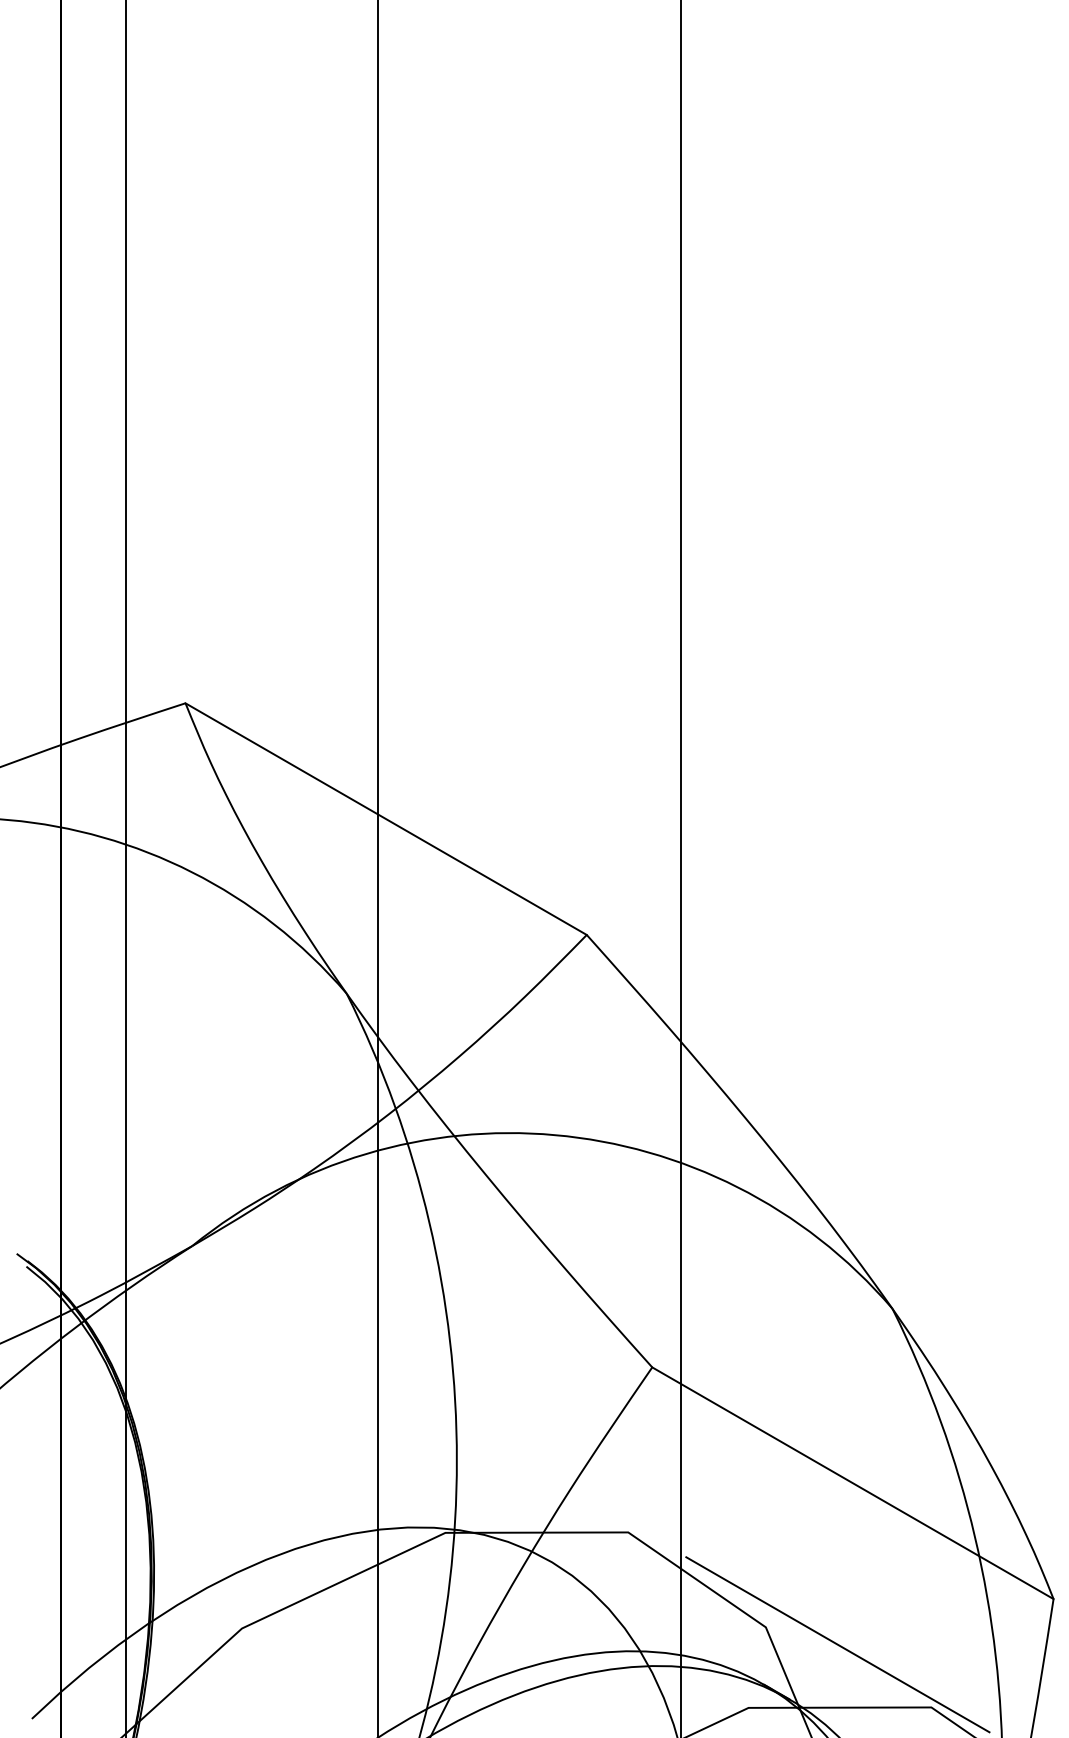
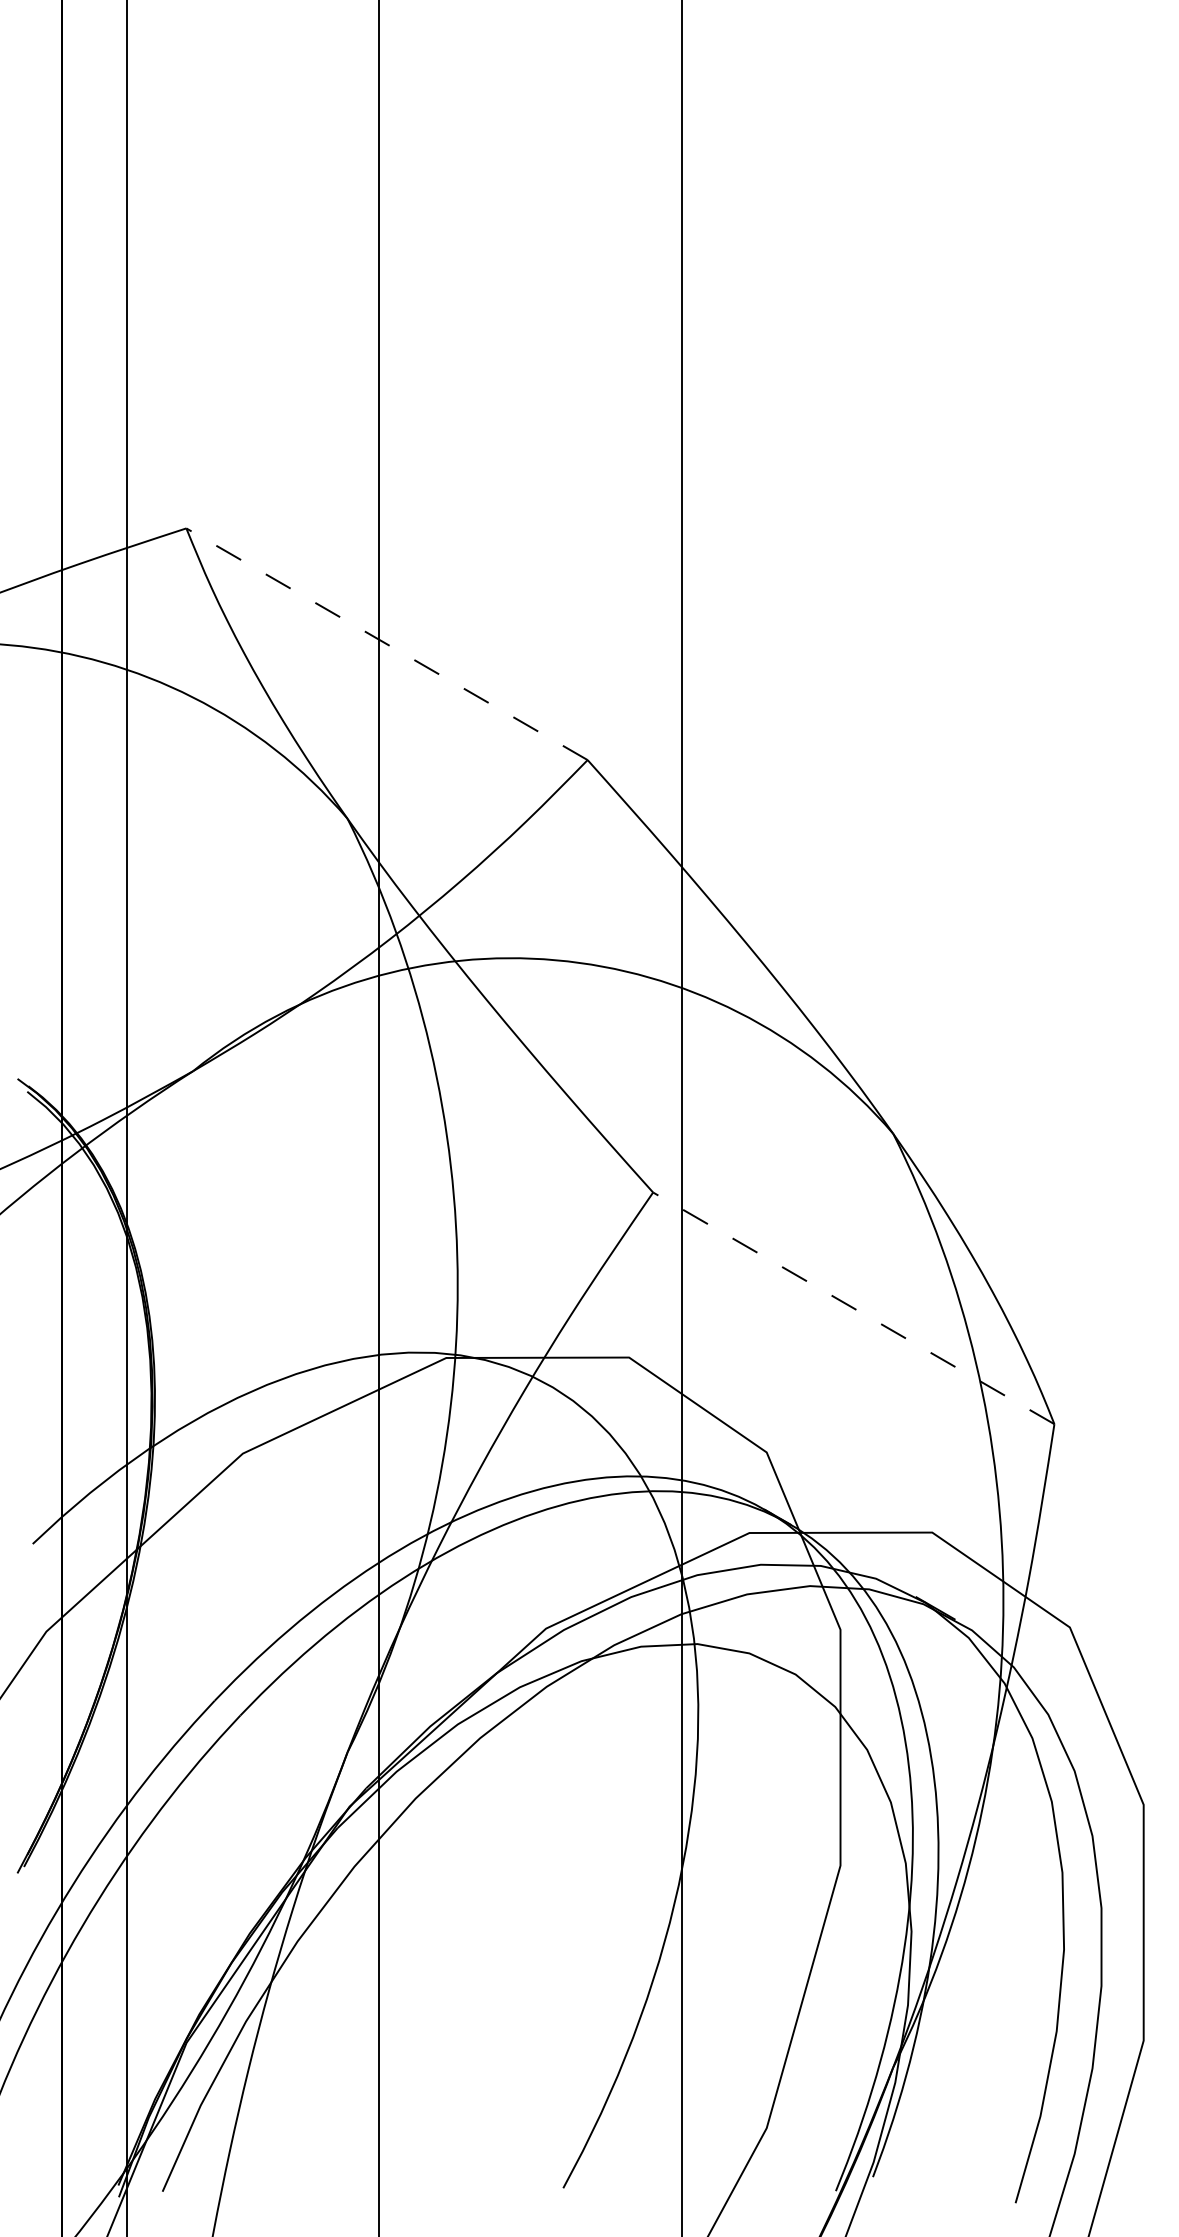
line: (386, 819) -> (387, 644), solid -> dashed
line: (852, 1483) -> (853, 1308), solid -> dashed
line: (837, 1644) -> (838, 1469), removed

